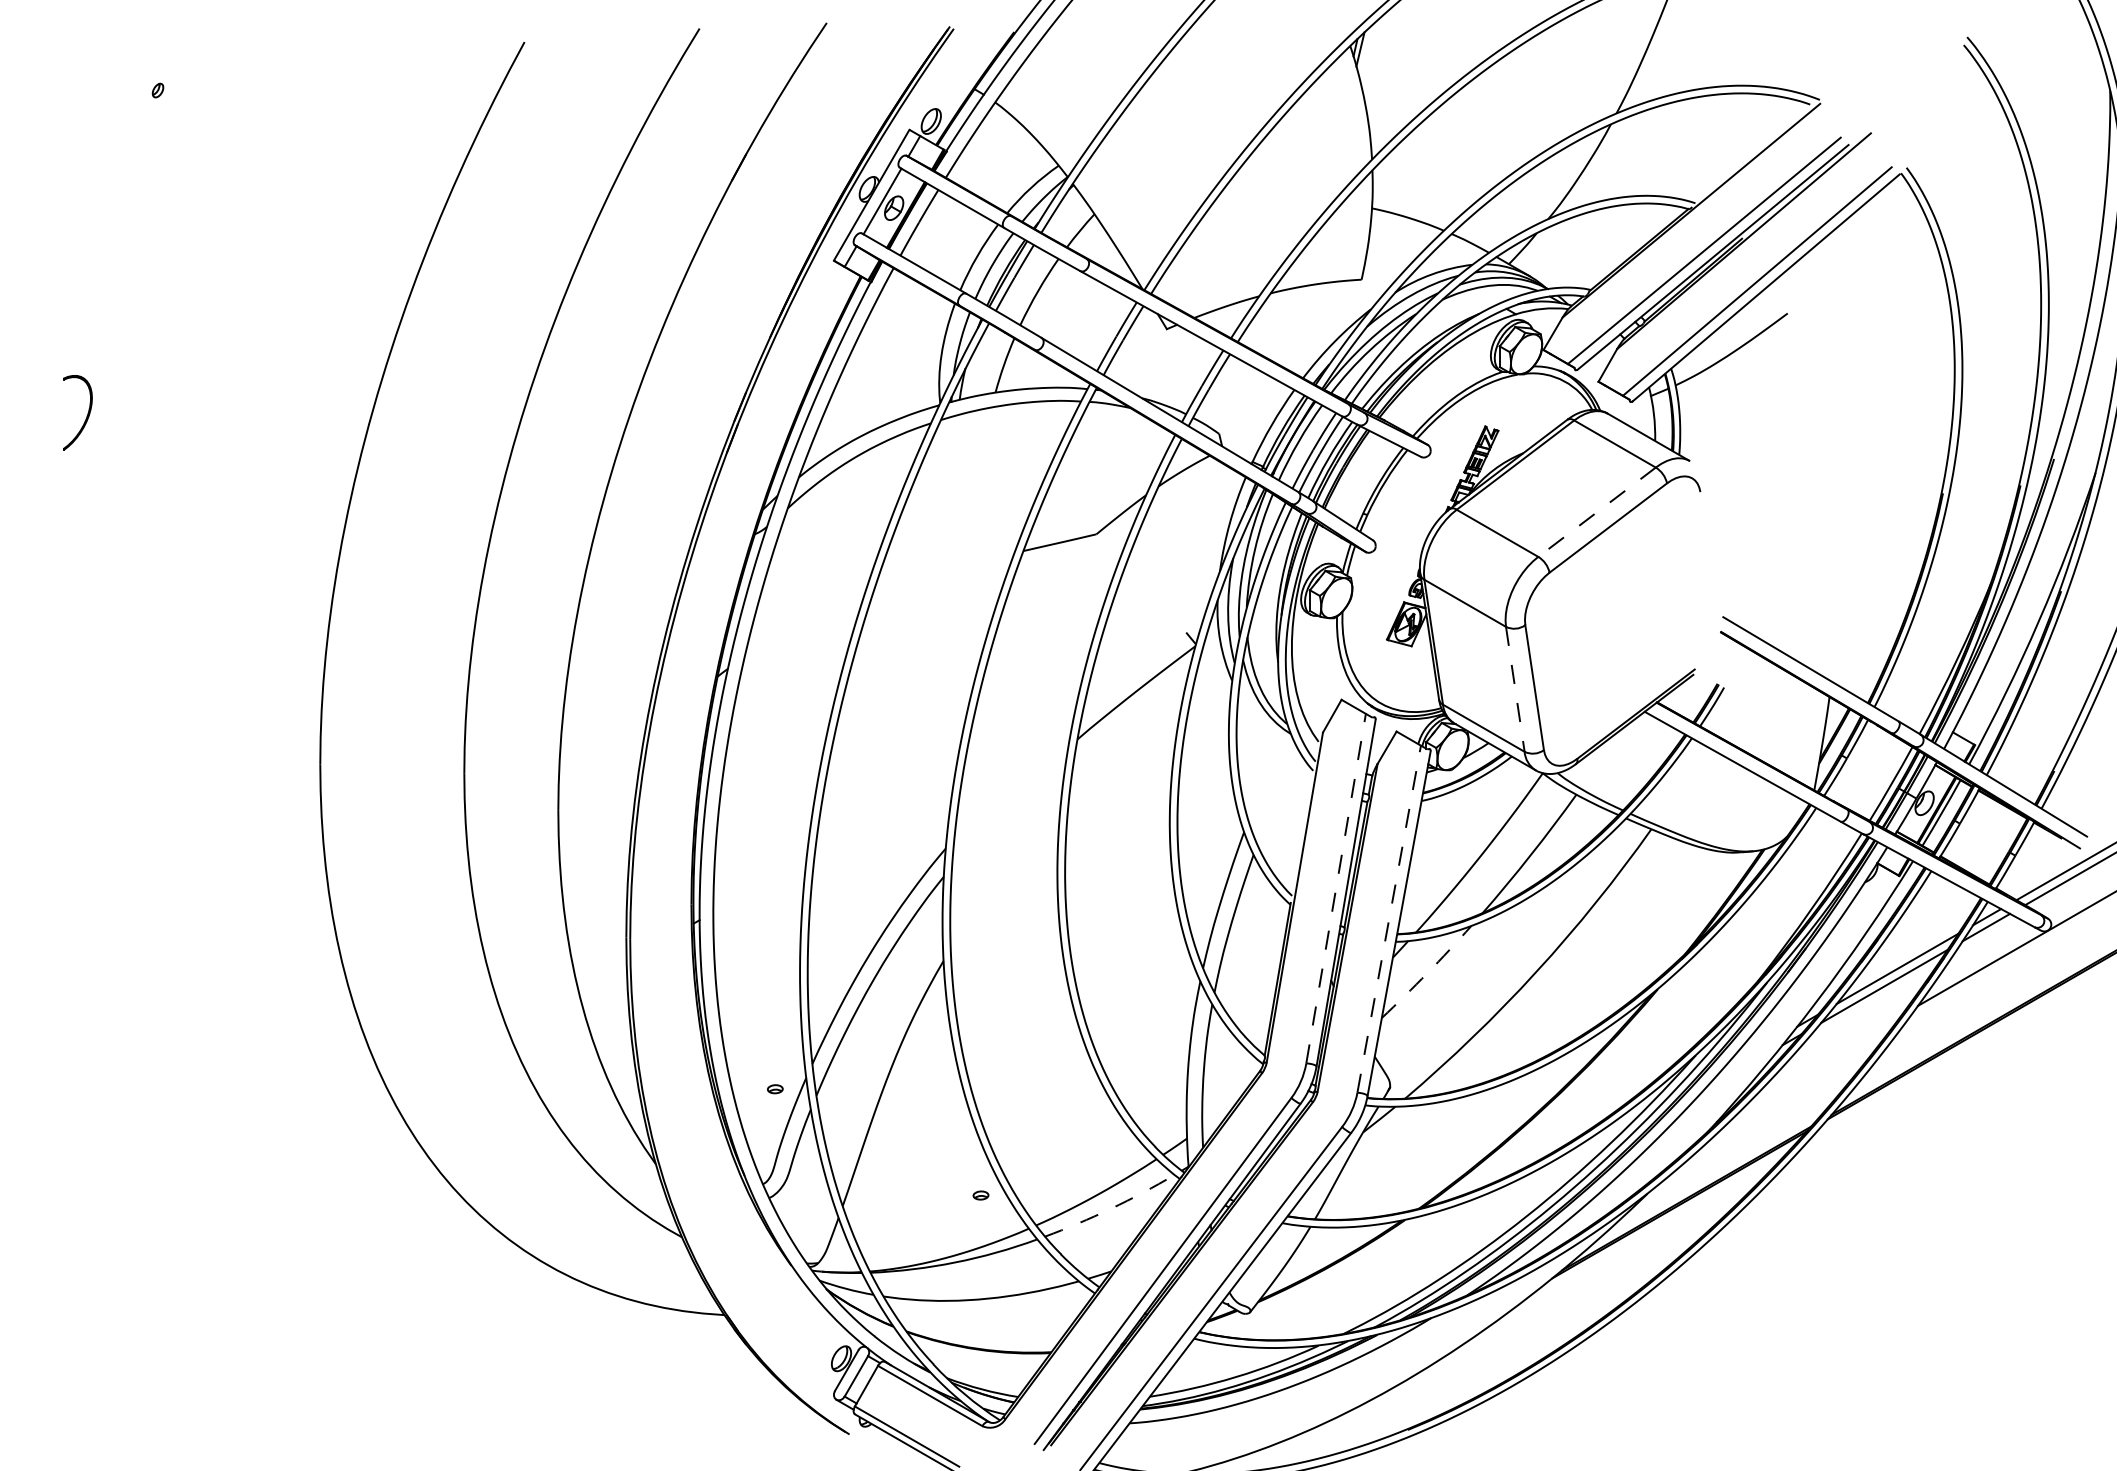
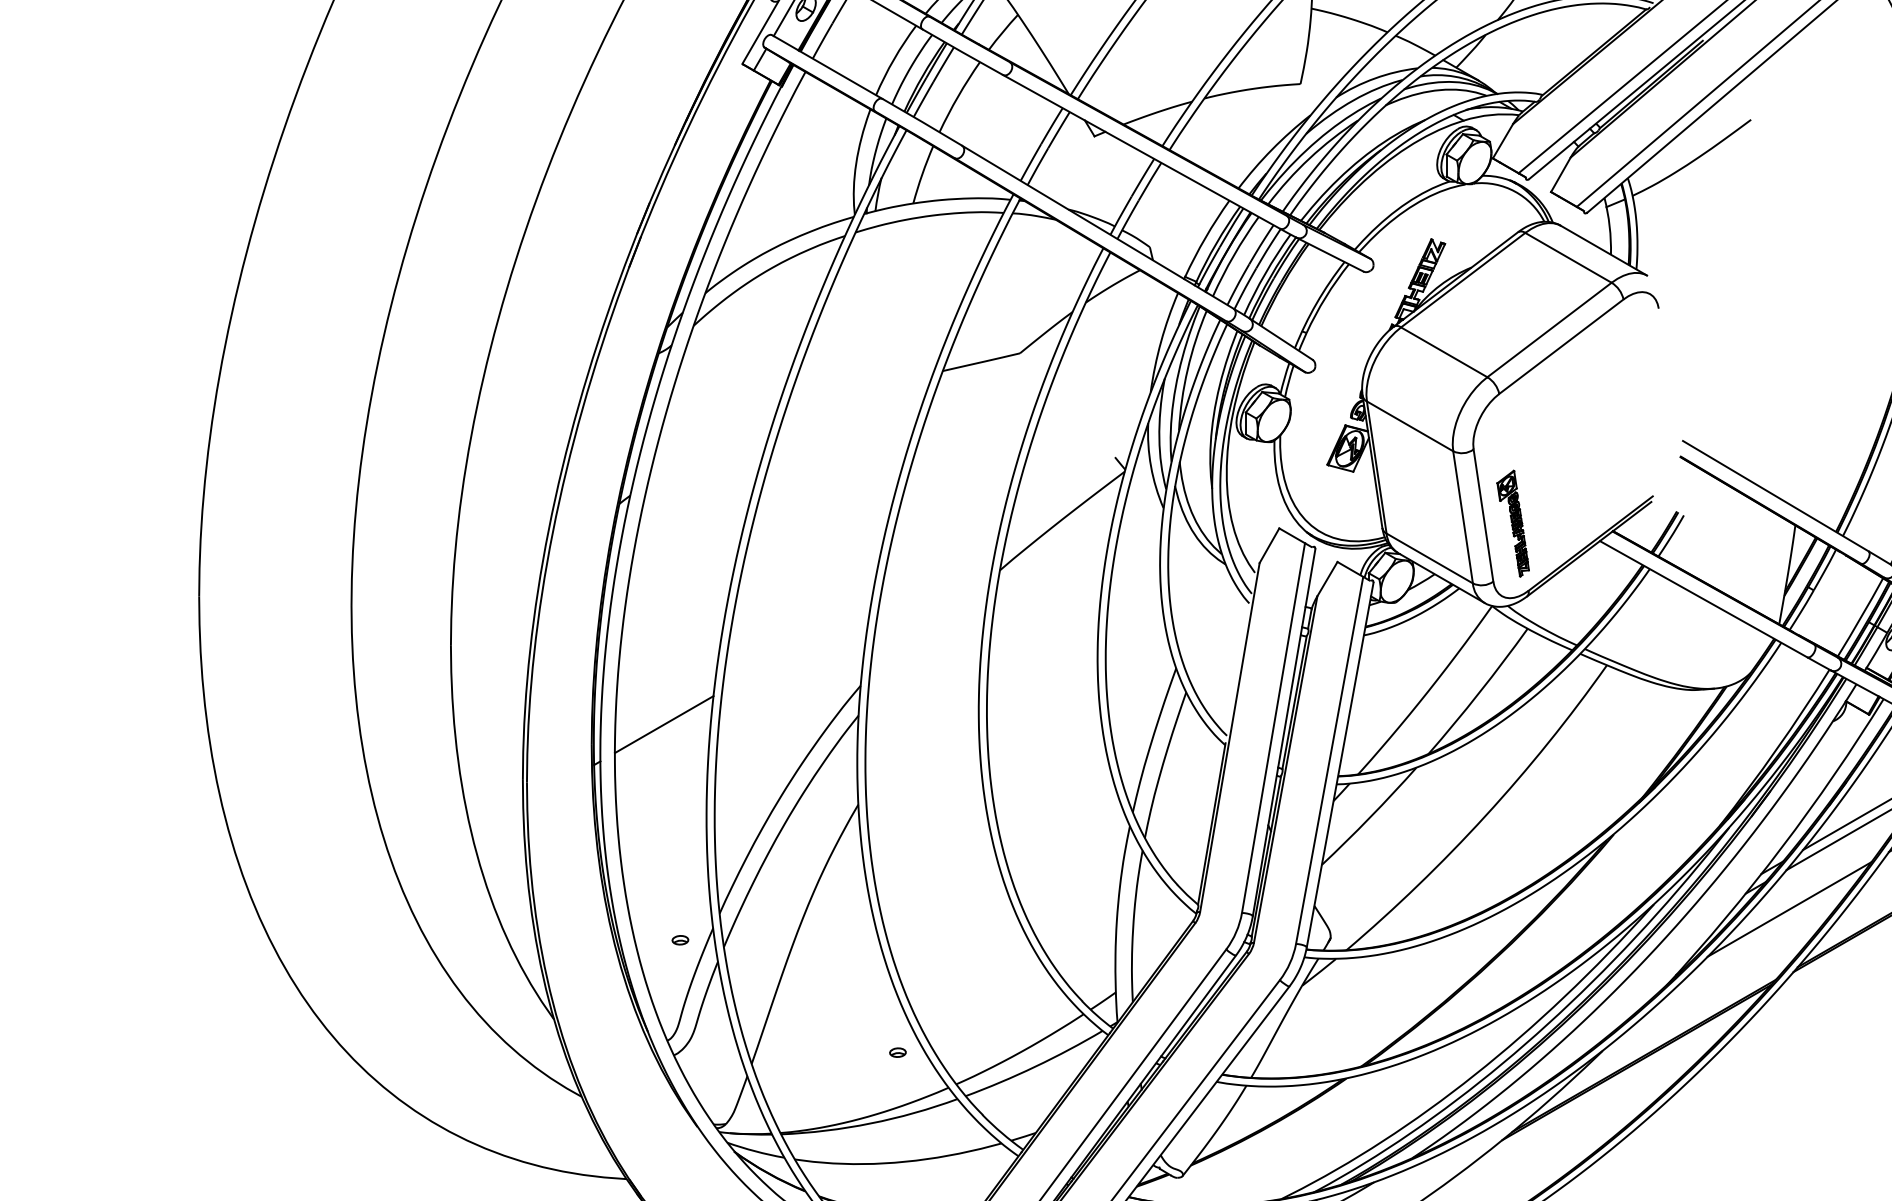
line: (1597, 512) -> (1549, 330), dashed -> solid
line: (1515, 689) -> (1463, 517), dashed -> solid
part: (1562, 695) -> (1512, 523), added
line: (759, 885) -> (663, 724), added
line: (1336, 888) -> (1273, 727), dashed -> solid
line: (1389, 918) -> (1329, 759), dashed -> solid
arc: (1427, 973) -> (1370, 817), dashed -> solid
line: (1823, 1059) -> (1788, 908), added
arc: (1111, 1208) -> (1035, 1066), dashed -> solid

